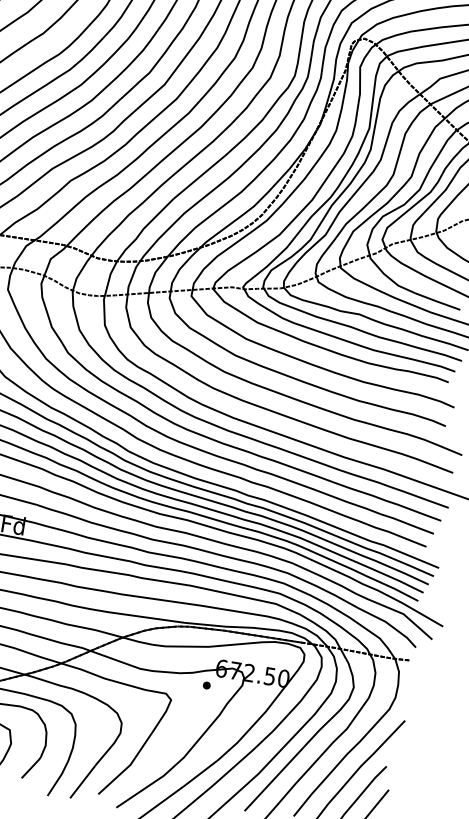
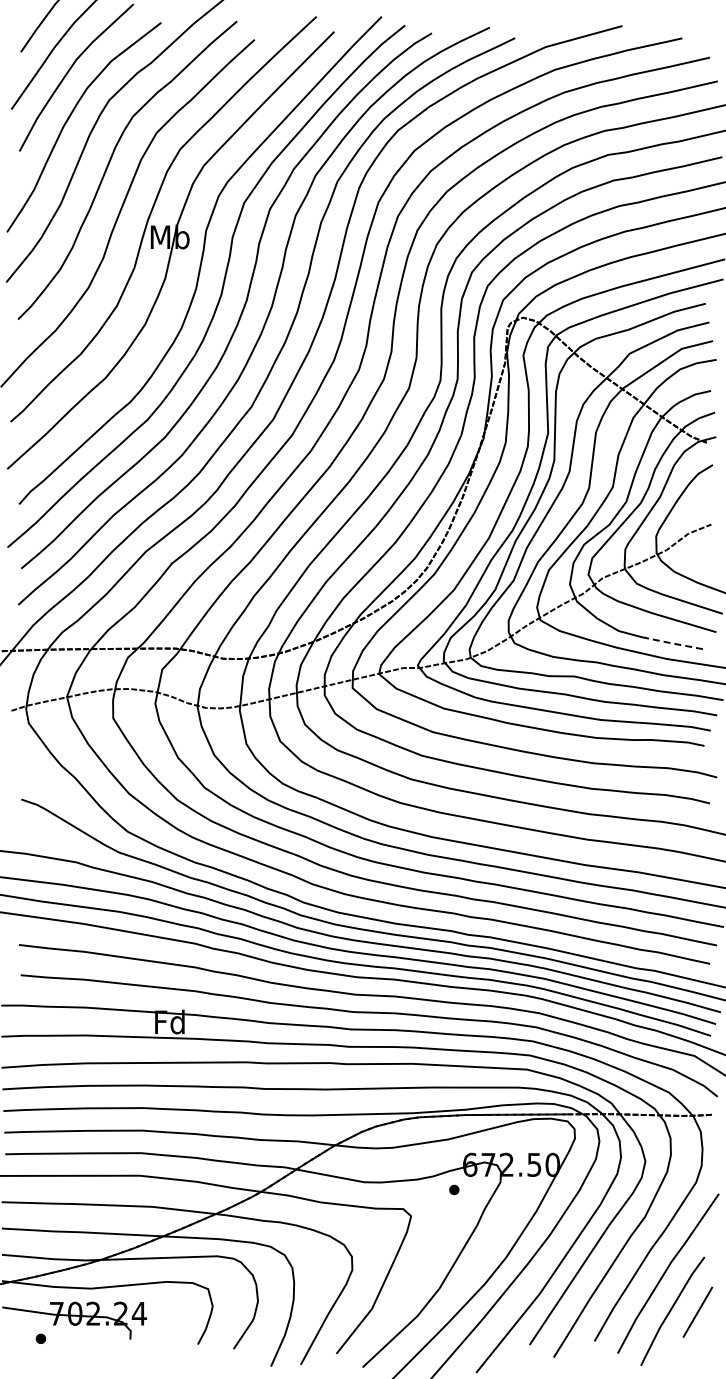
line: (437, 301) -> (673, 643), solid -> dashed

